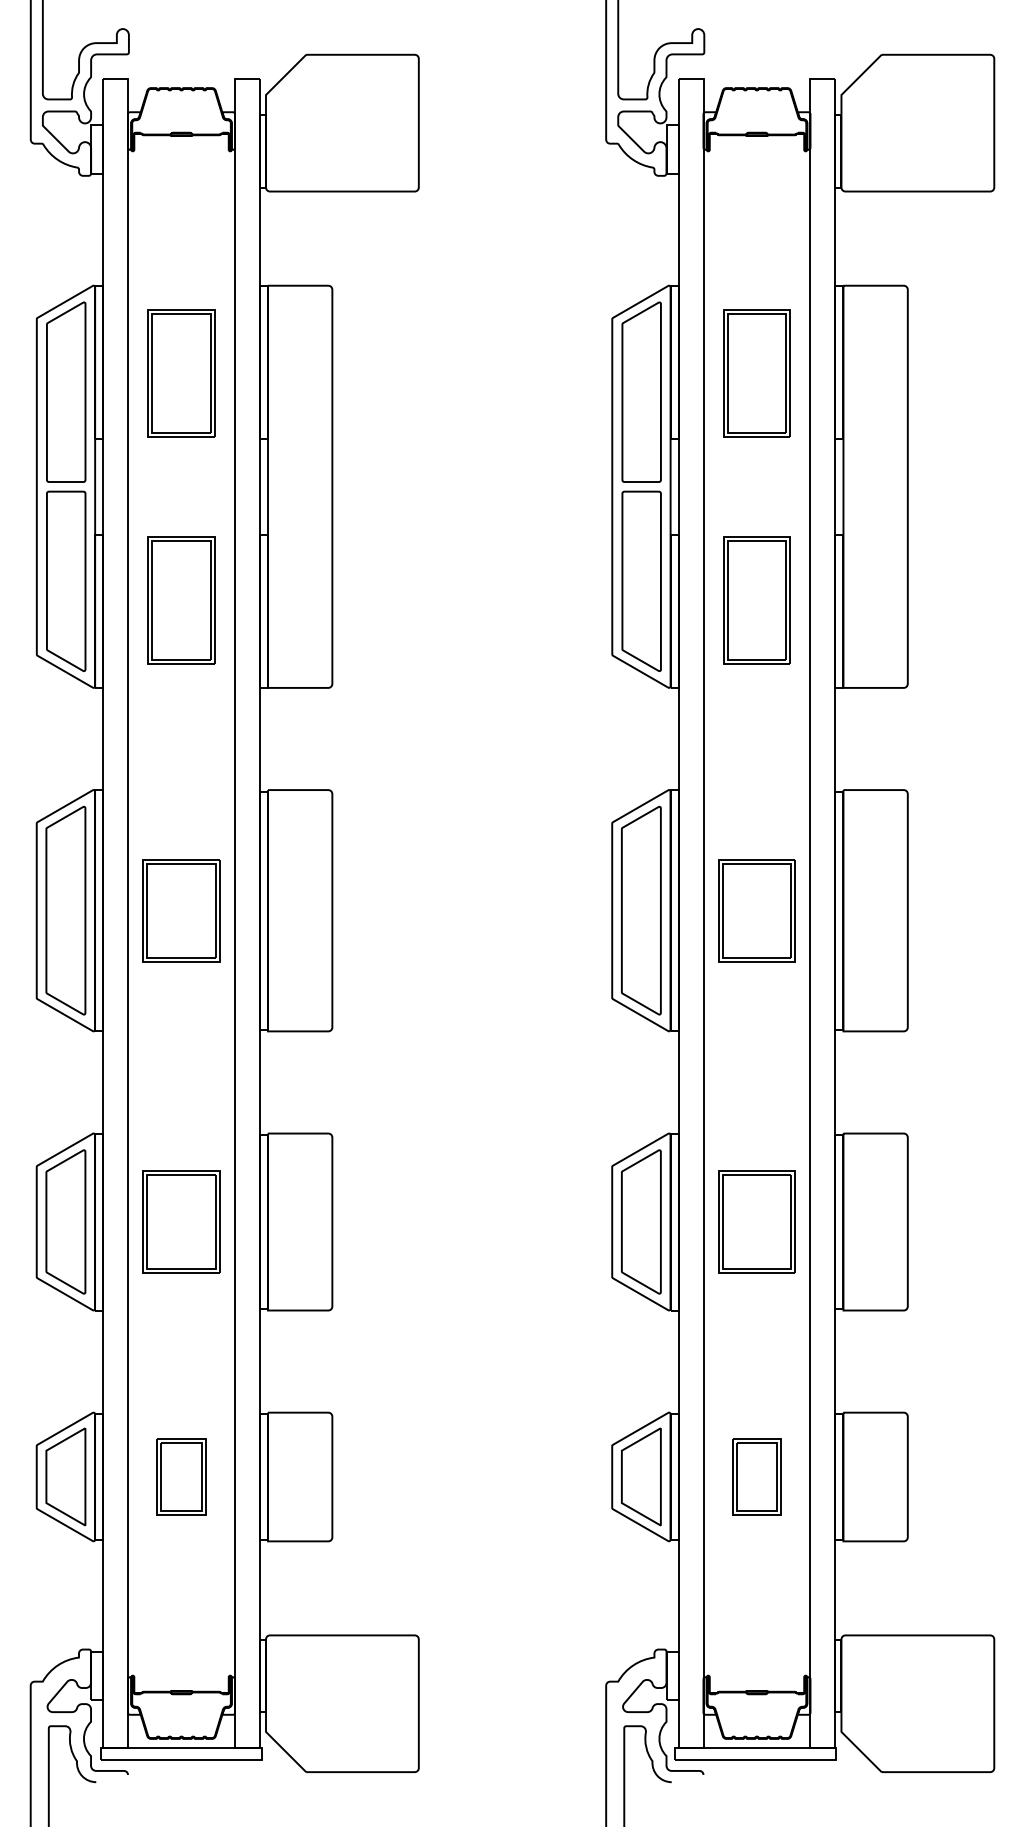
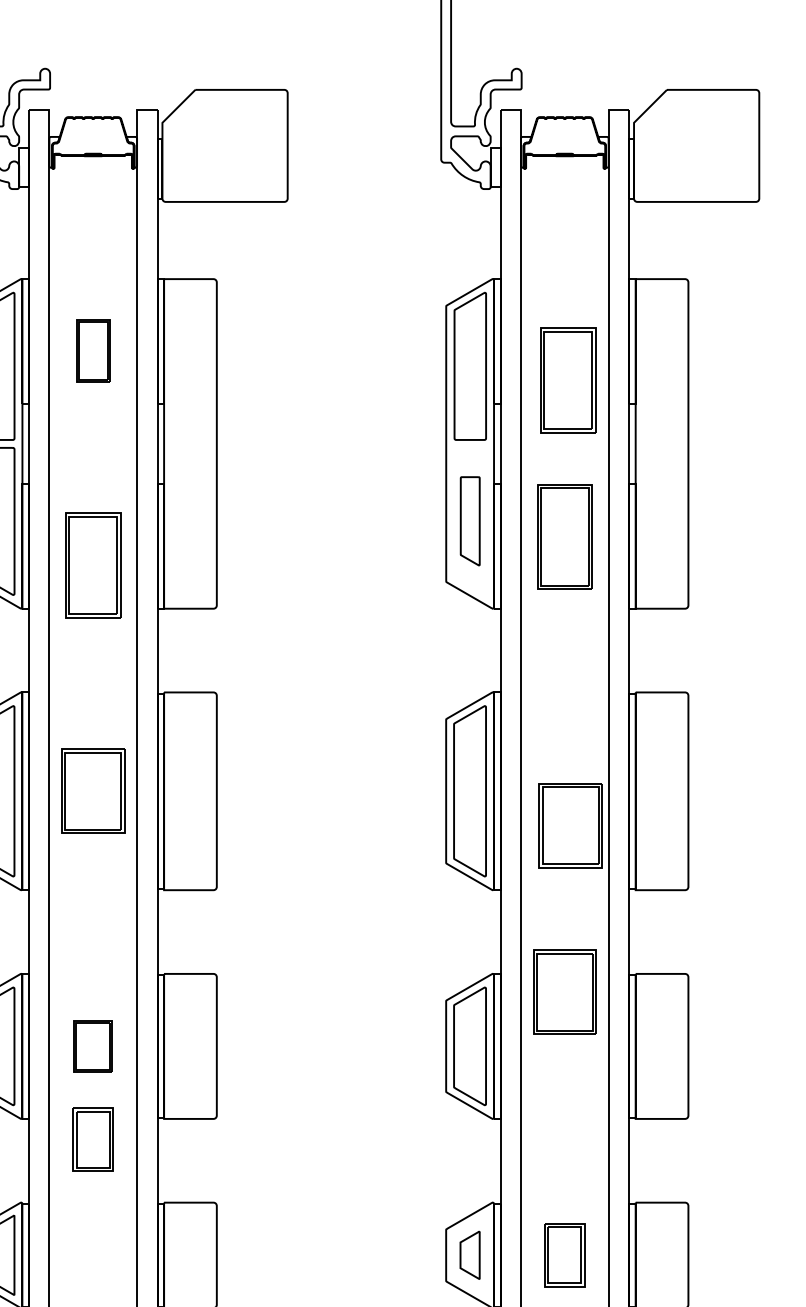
part: (181, 373) -> (93, 351), size x0.6
part: (756, 373) -> (567, 380), moved
part: (641, 580) -> (470, 520), size x0.6
part: (181, 600) -> (93, 565), moved
part: (756, 910) -> (570, 825), moved
part: (181, 1221) -> (93, 1045), size x0.6
part: (756, 1221) -> (564, 991), moved
part: (181, 1476) -> (93, 1139), moved
part: (641, 1476) -> (470, 1254), size x0.6

